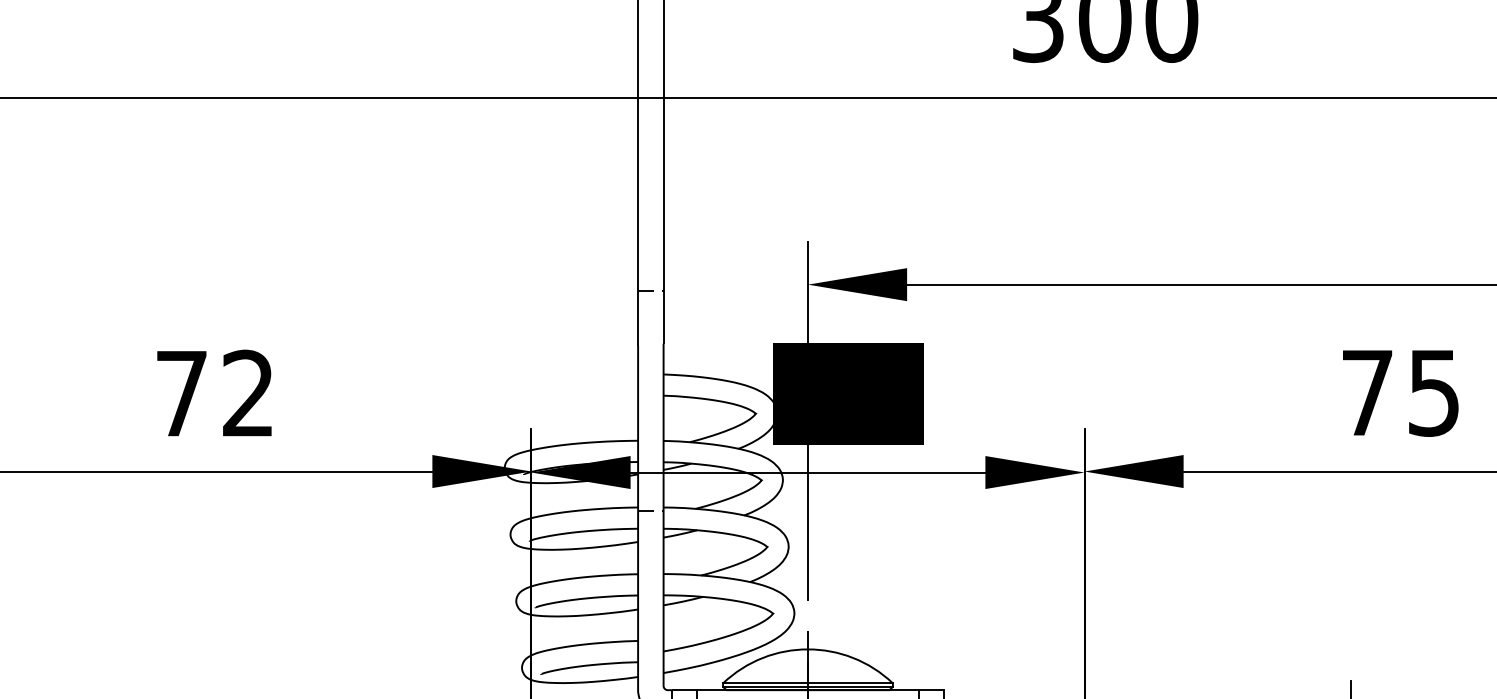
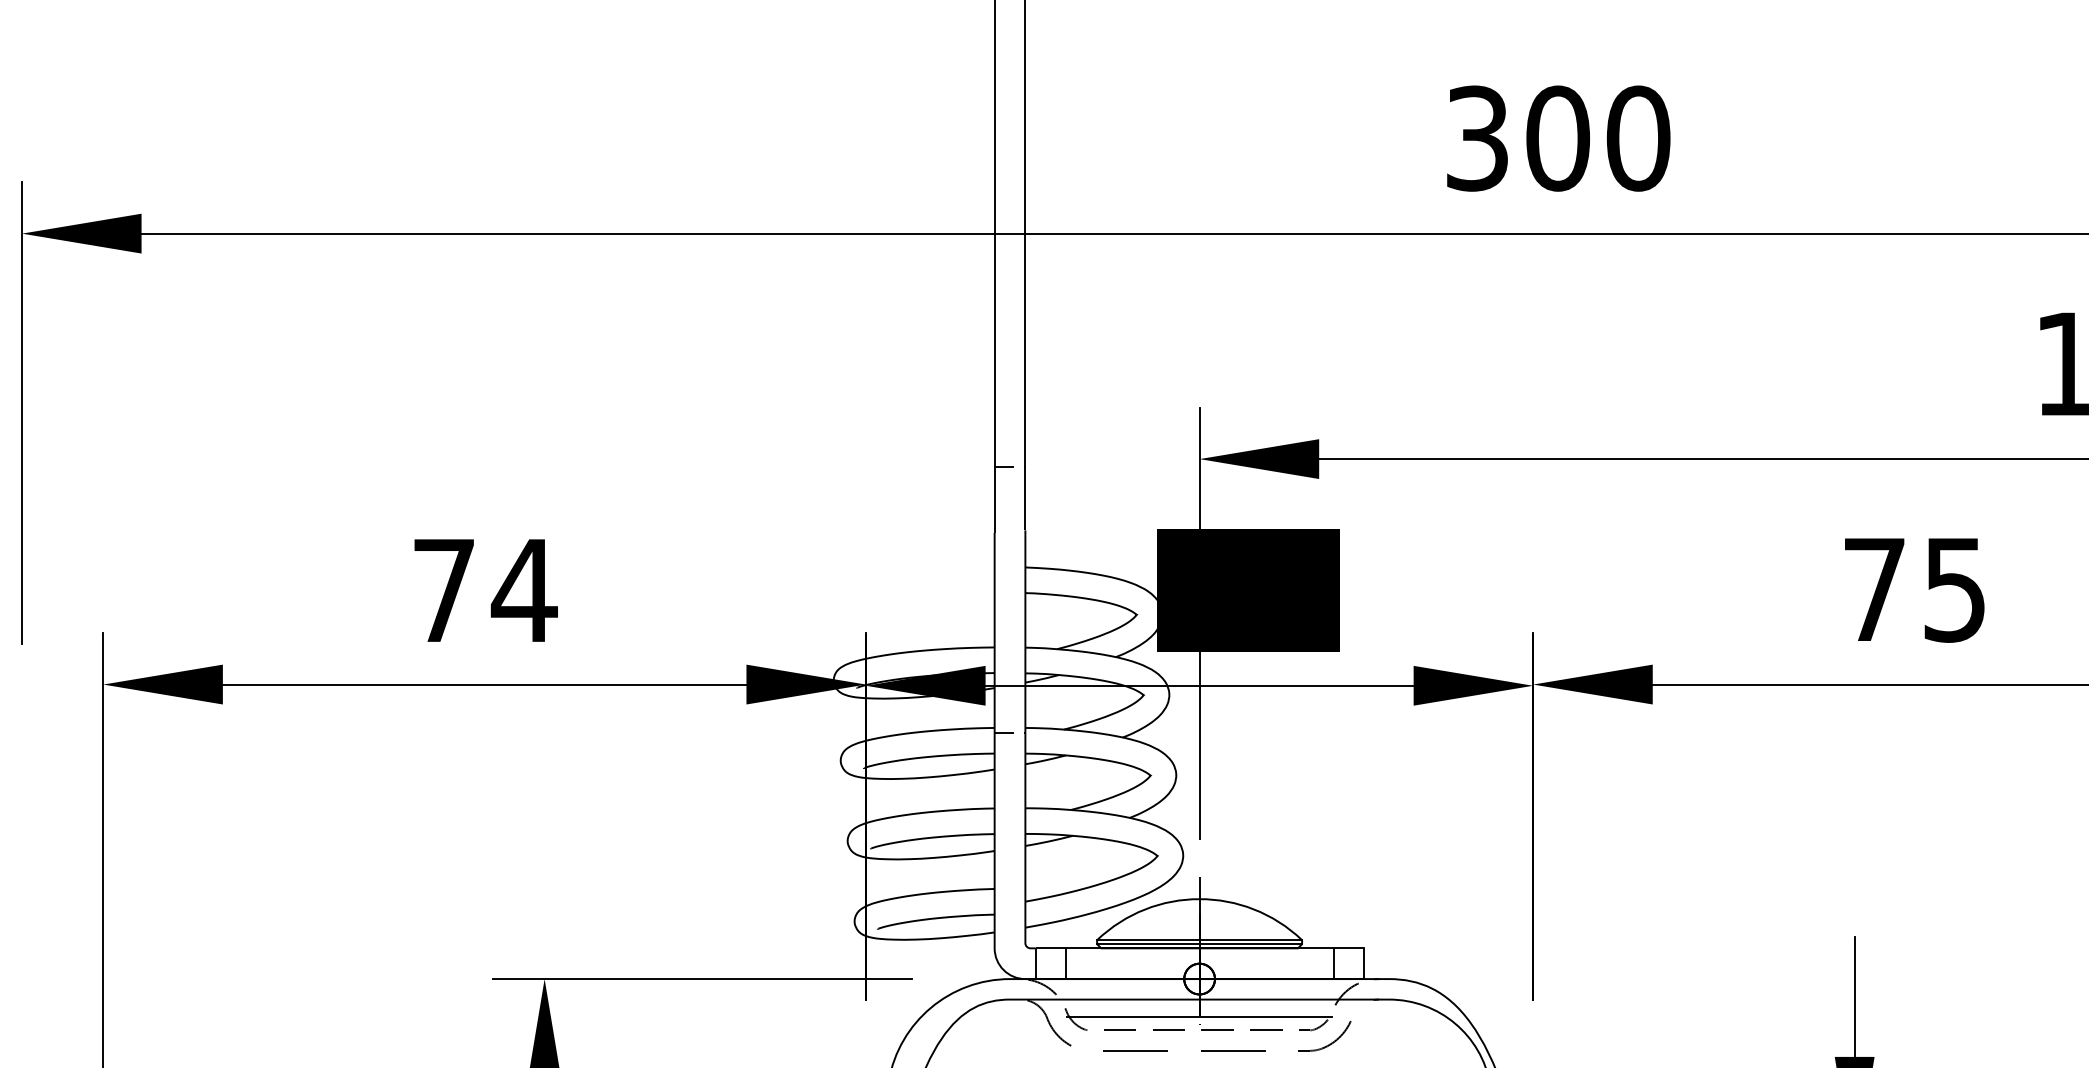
text: (247, 392) -> (523, 589), 72 -> 74

